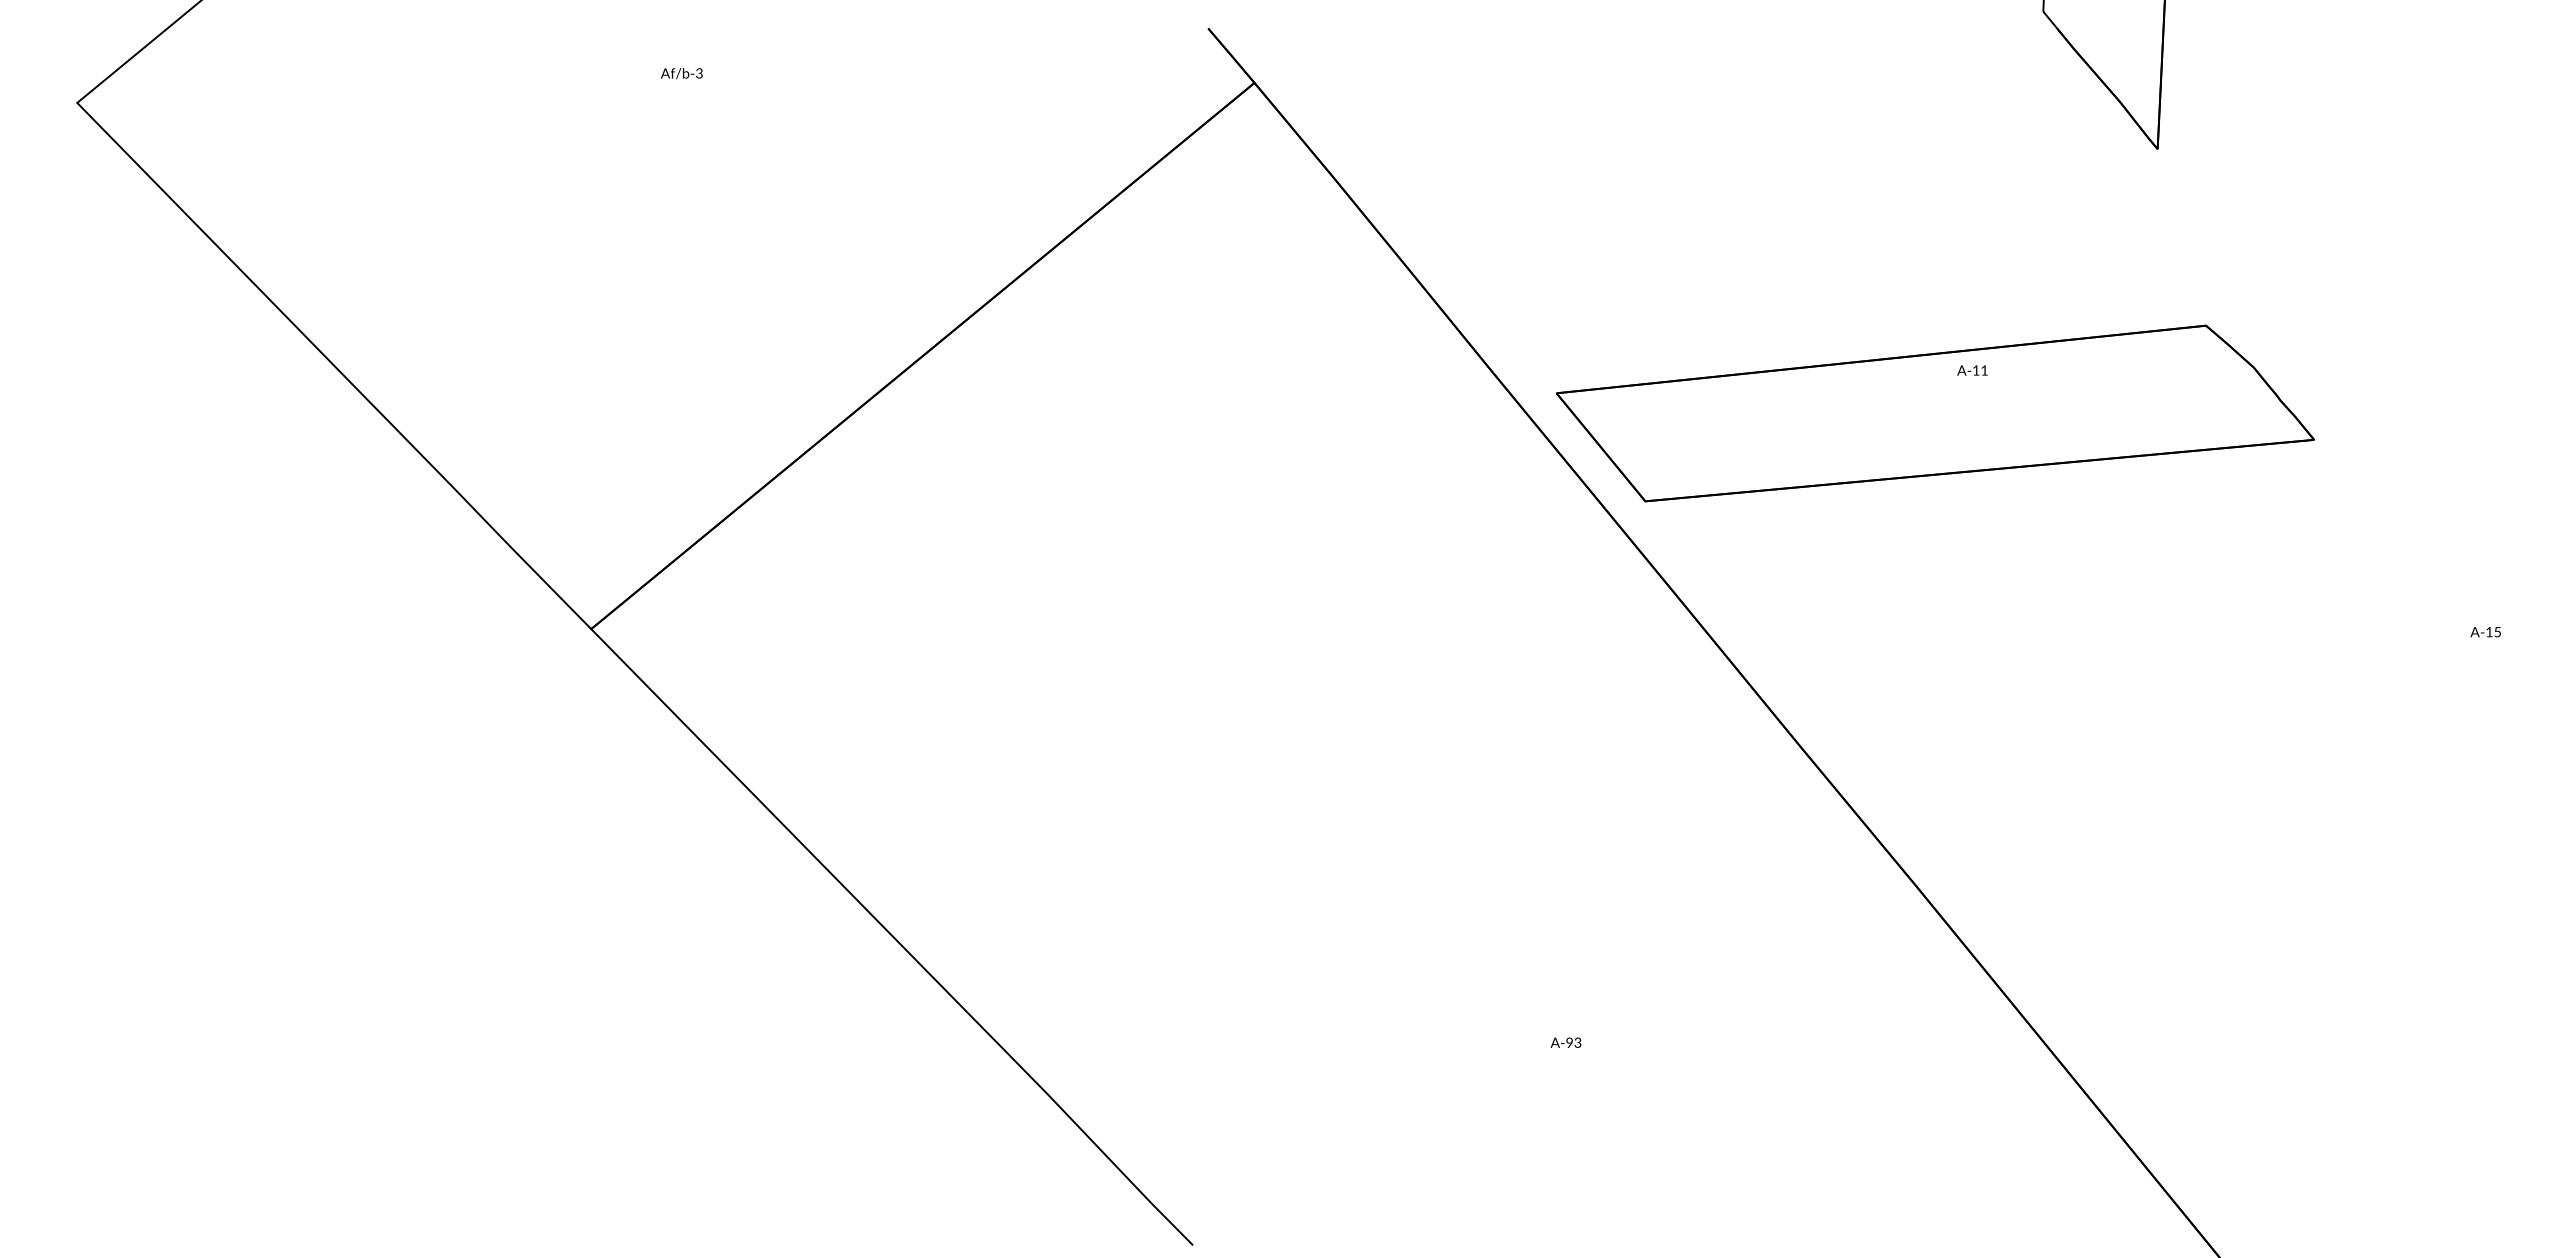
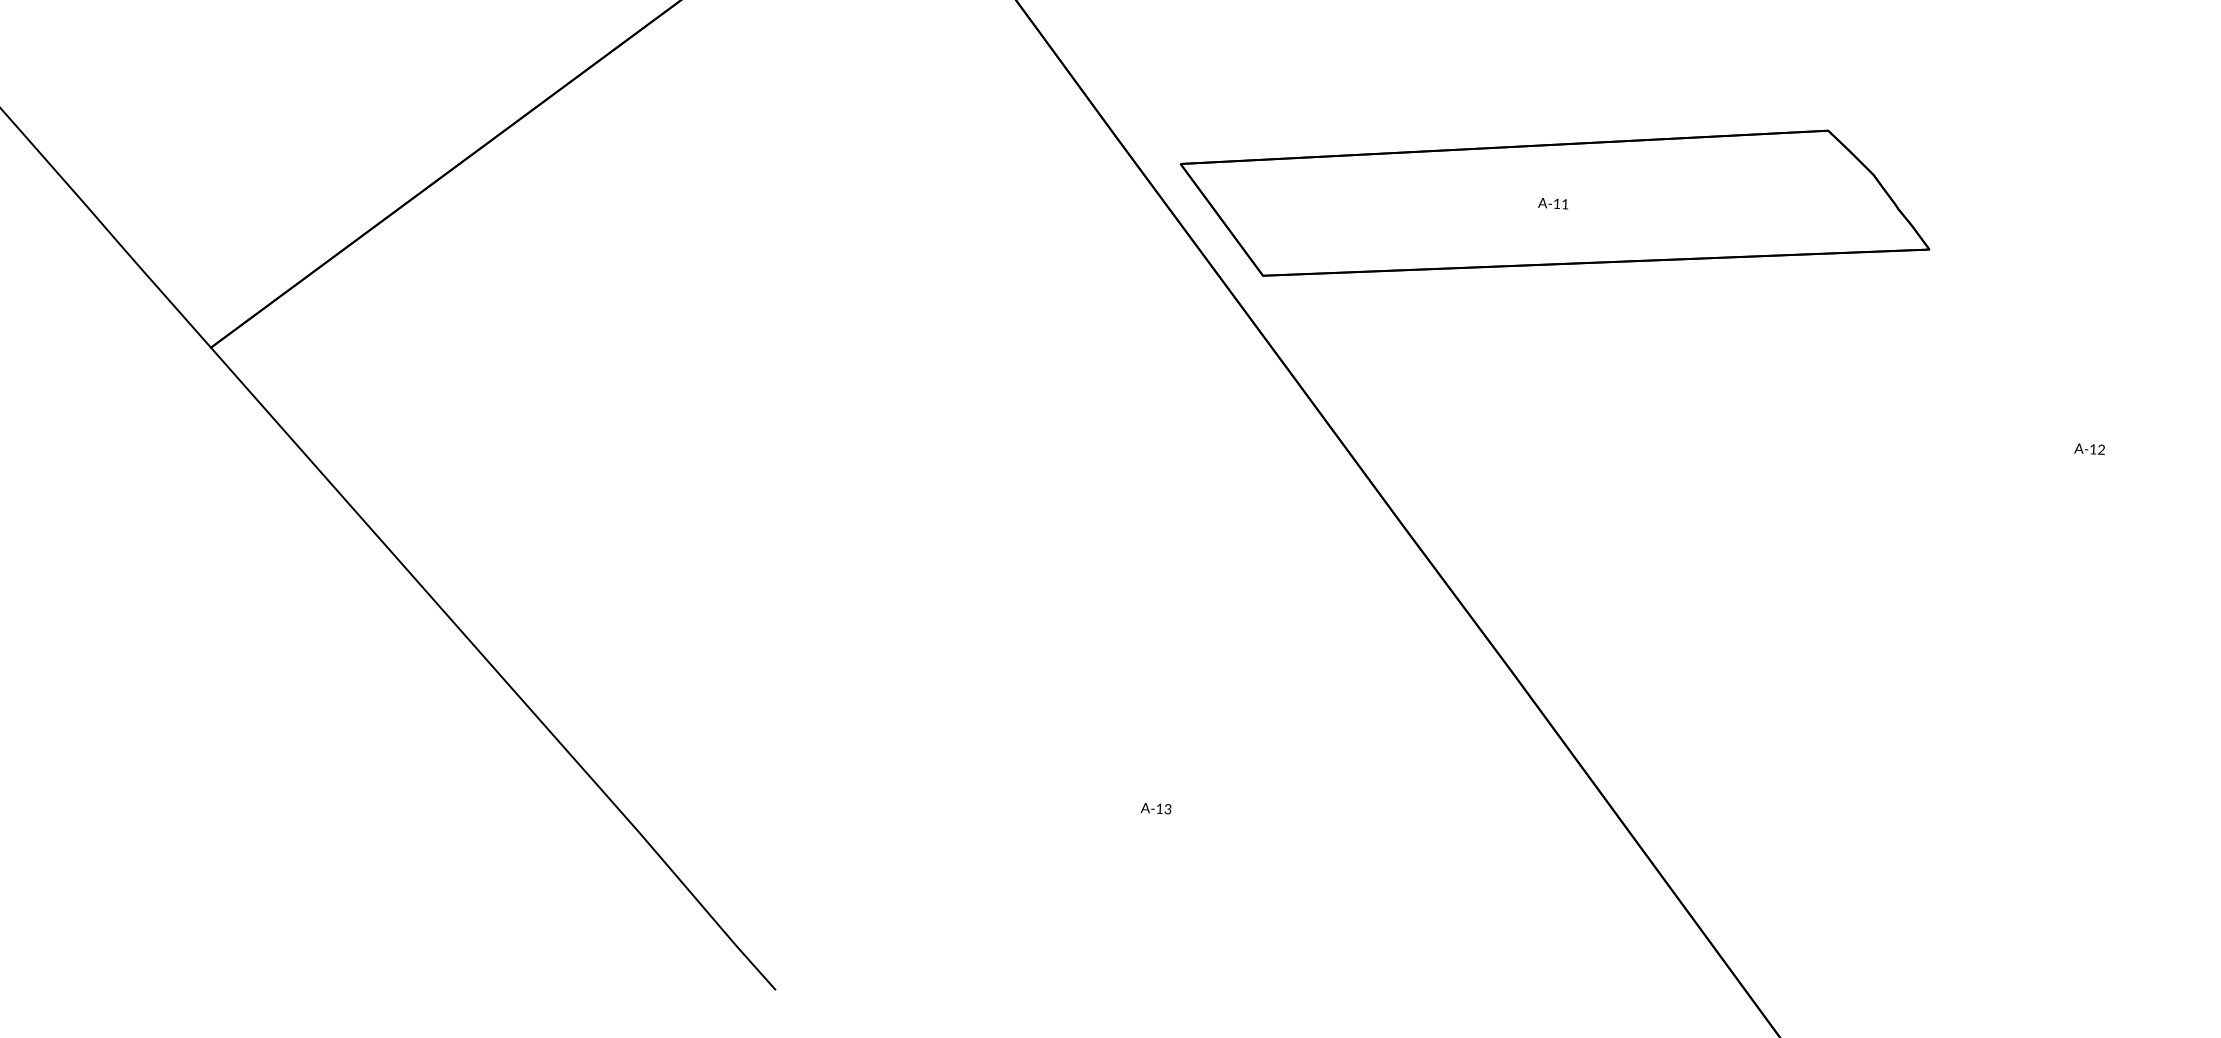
text: (1972, 370) -> (1553, 203), moved
text: (2497, 632) -> (2101, 450), A-15 -> A-12
text: (1569, 1042) -> (1159, 808), A-93 -> A-13

